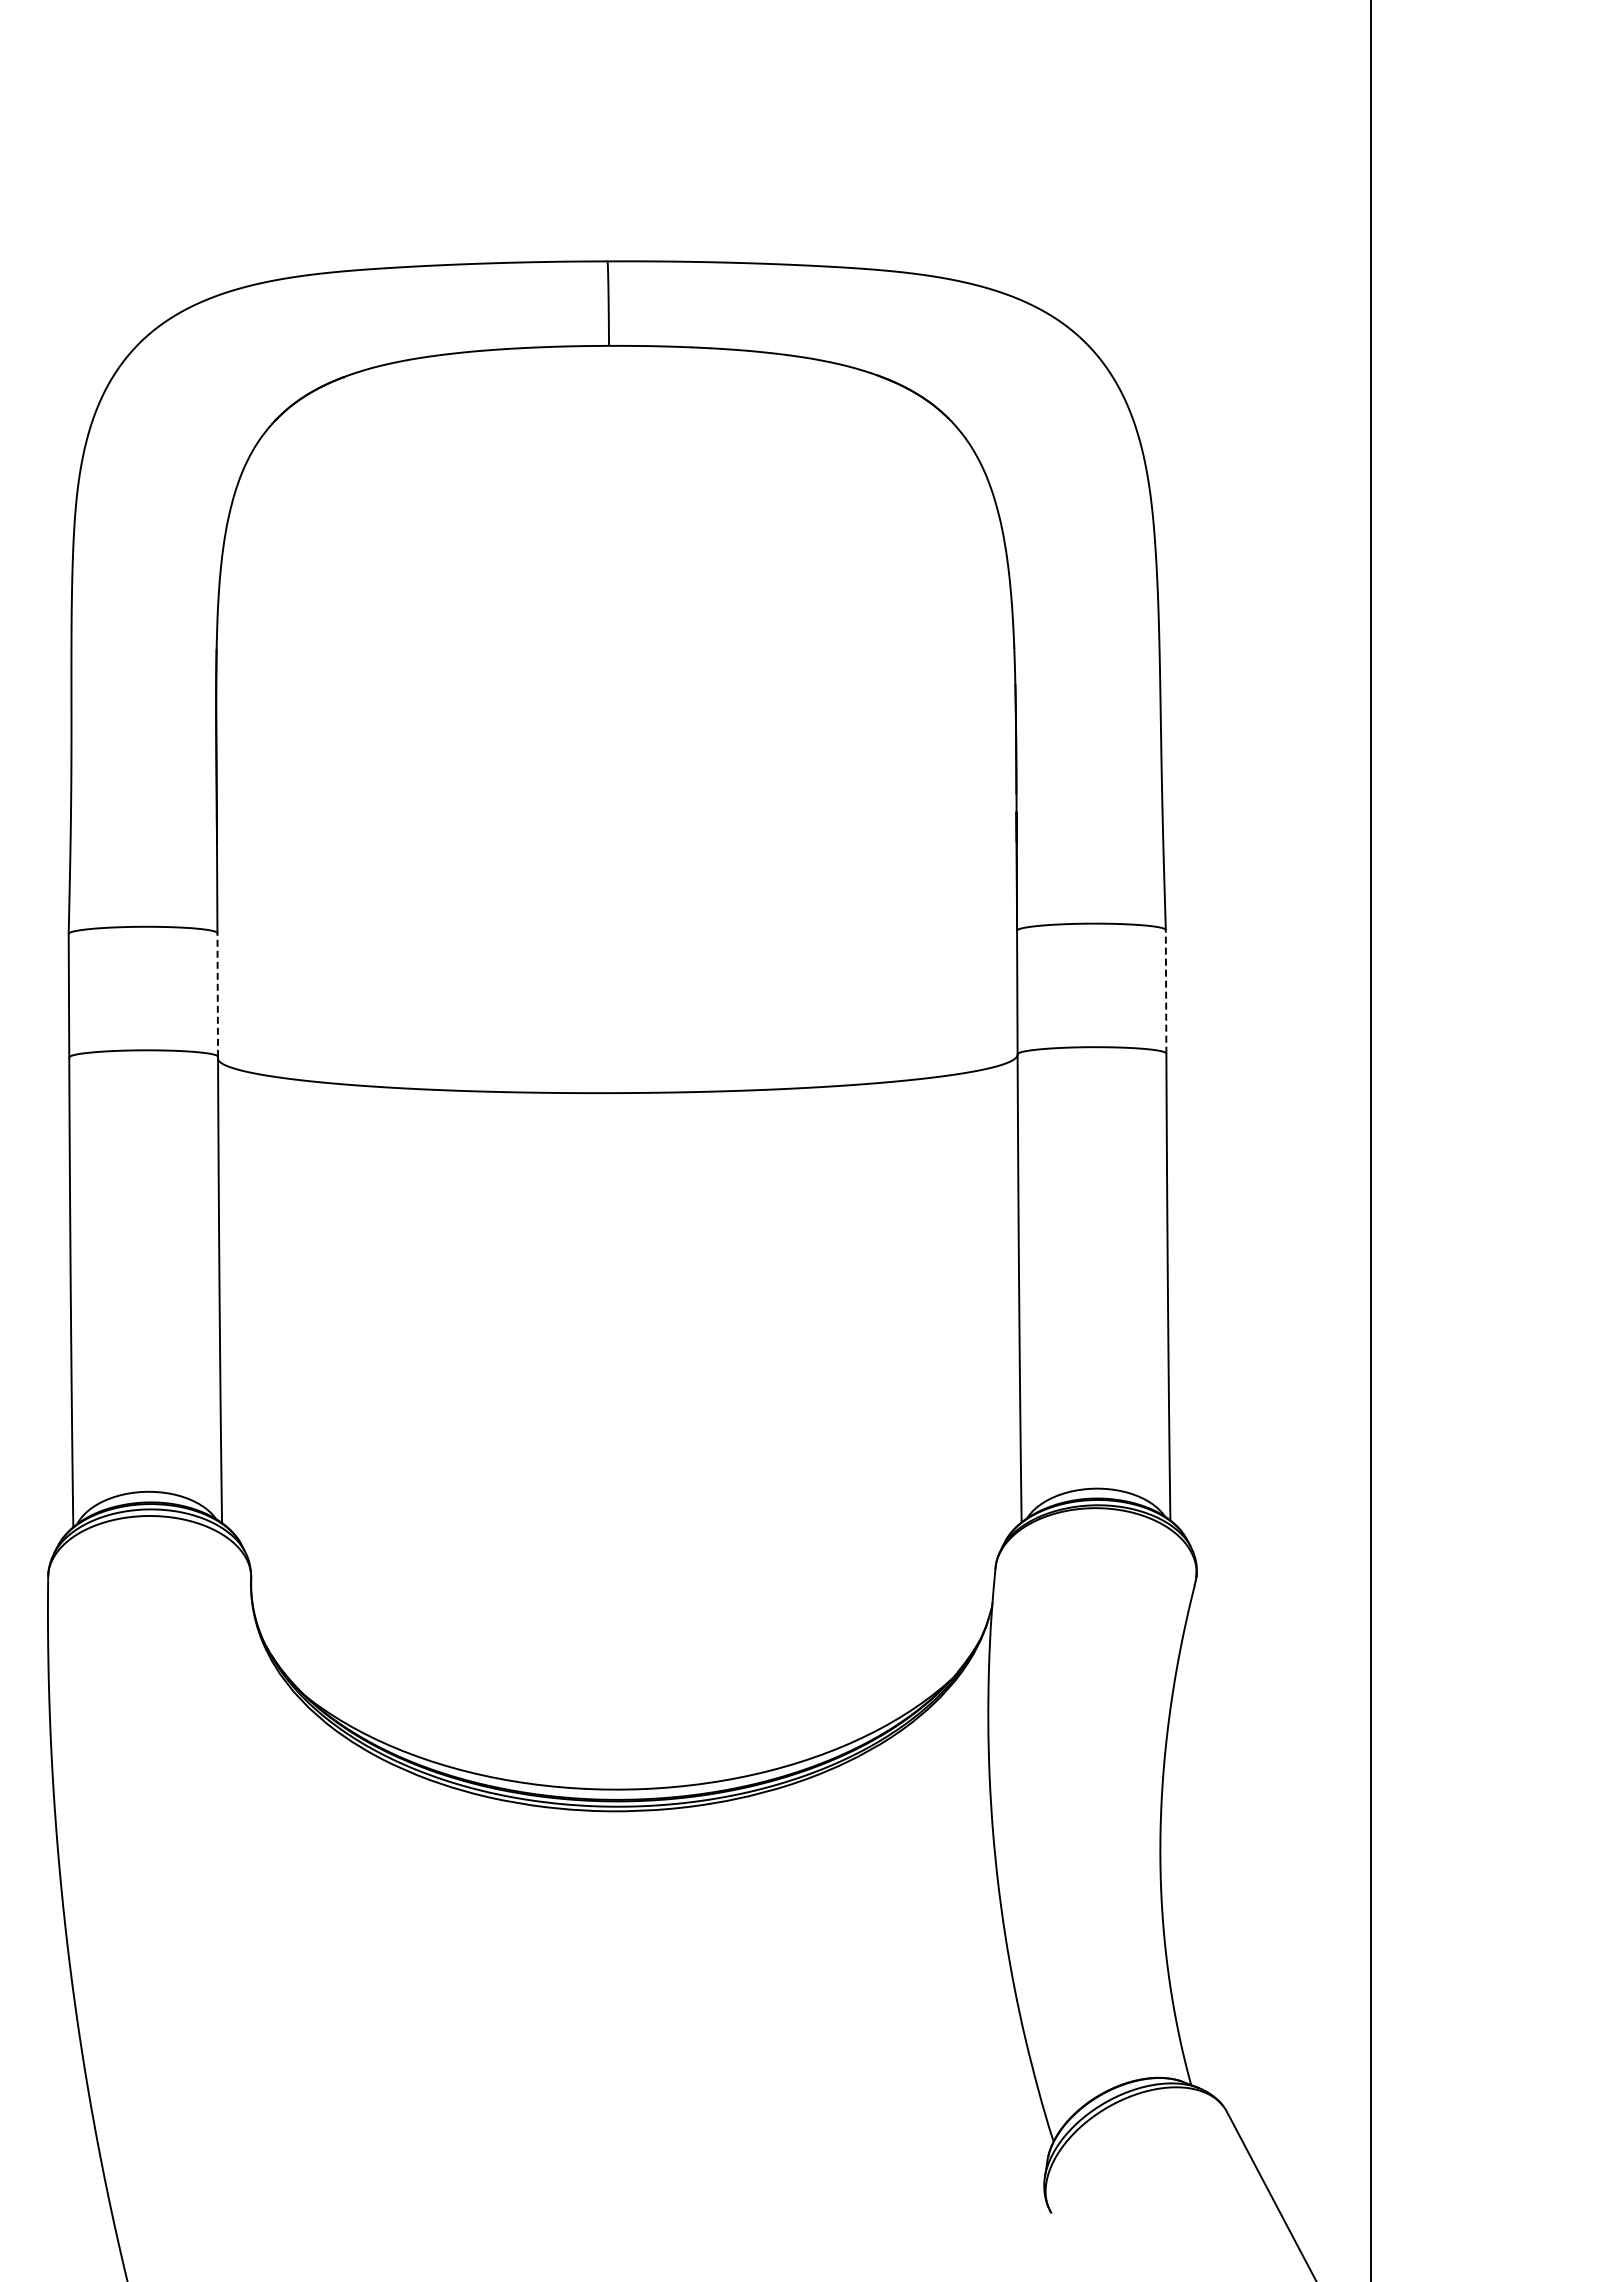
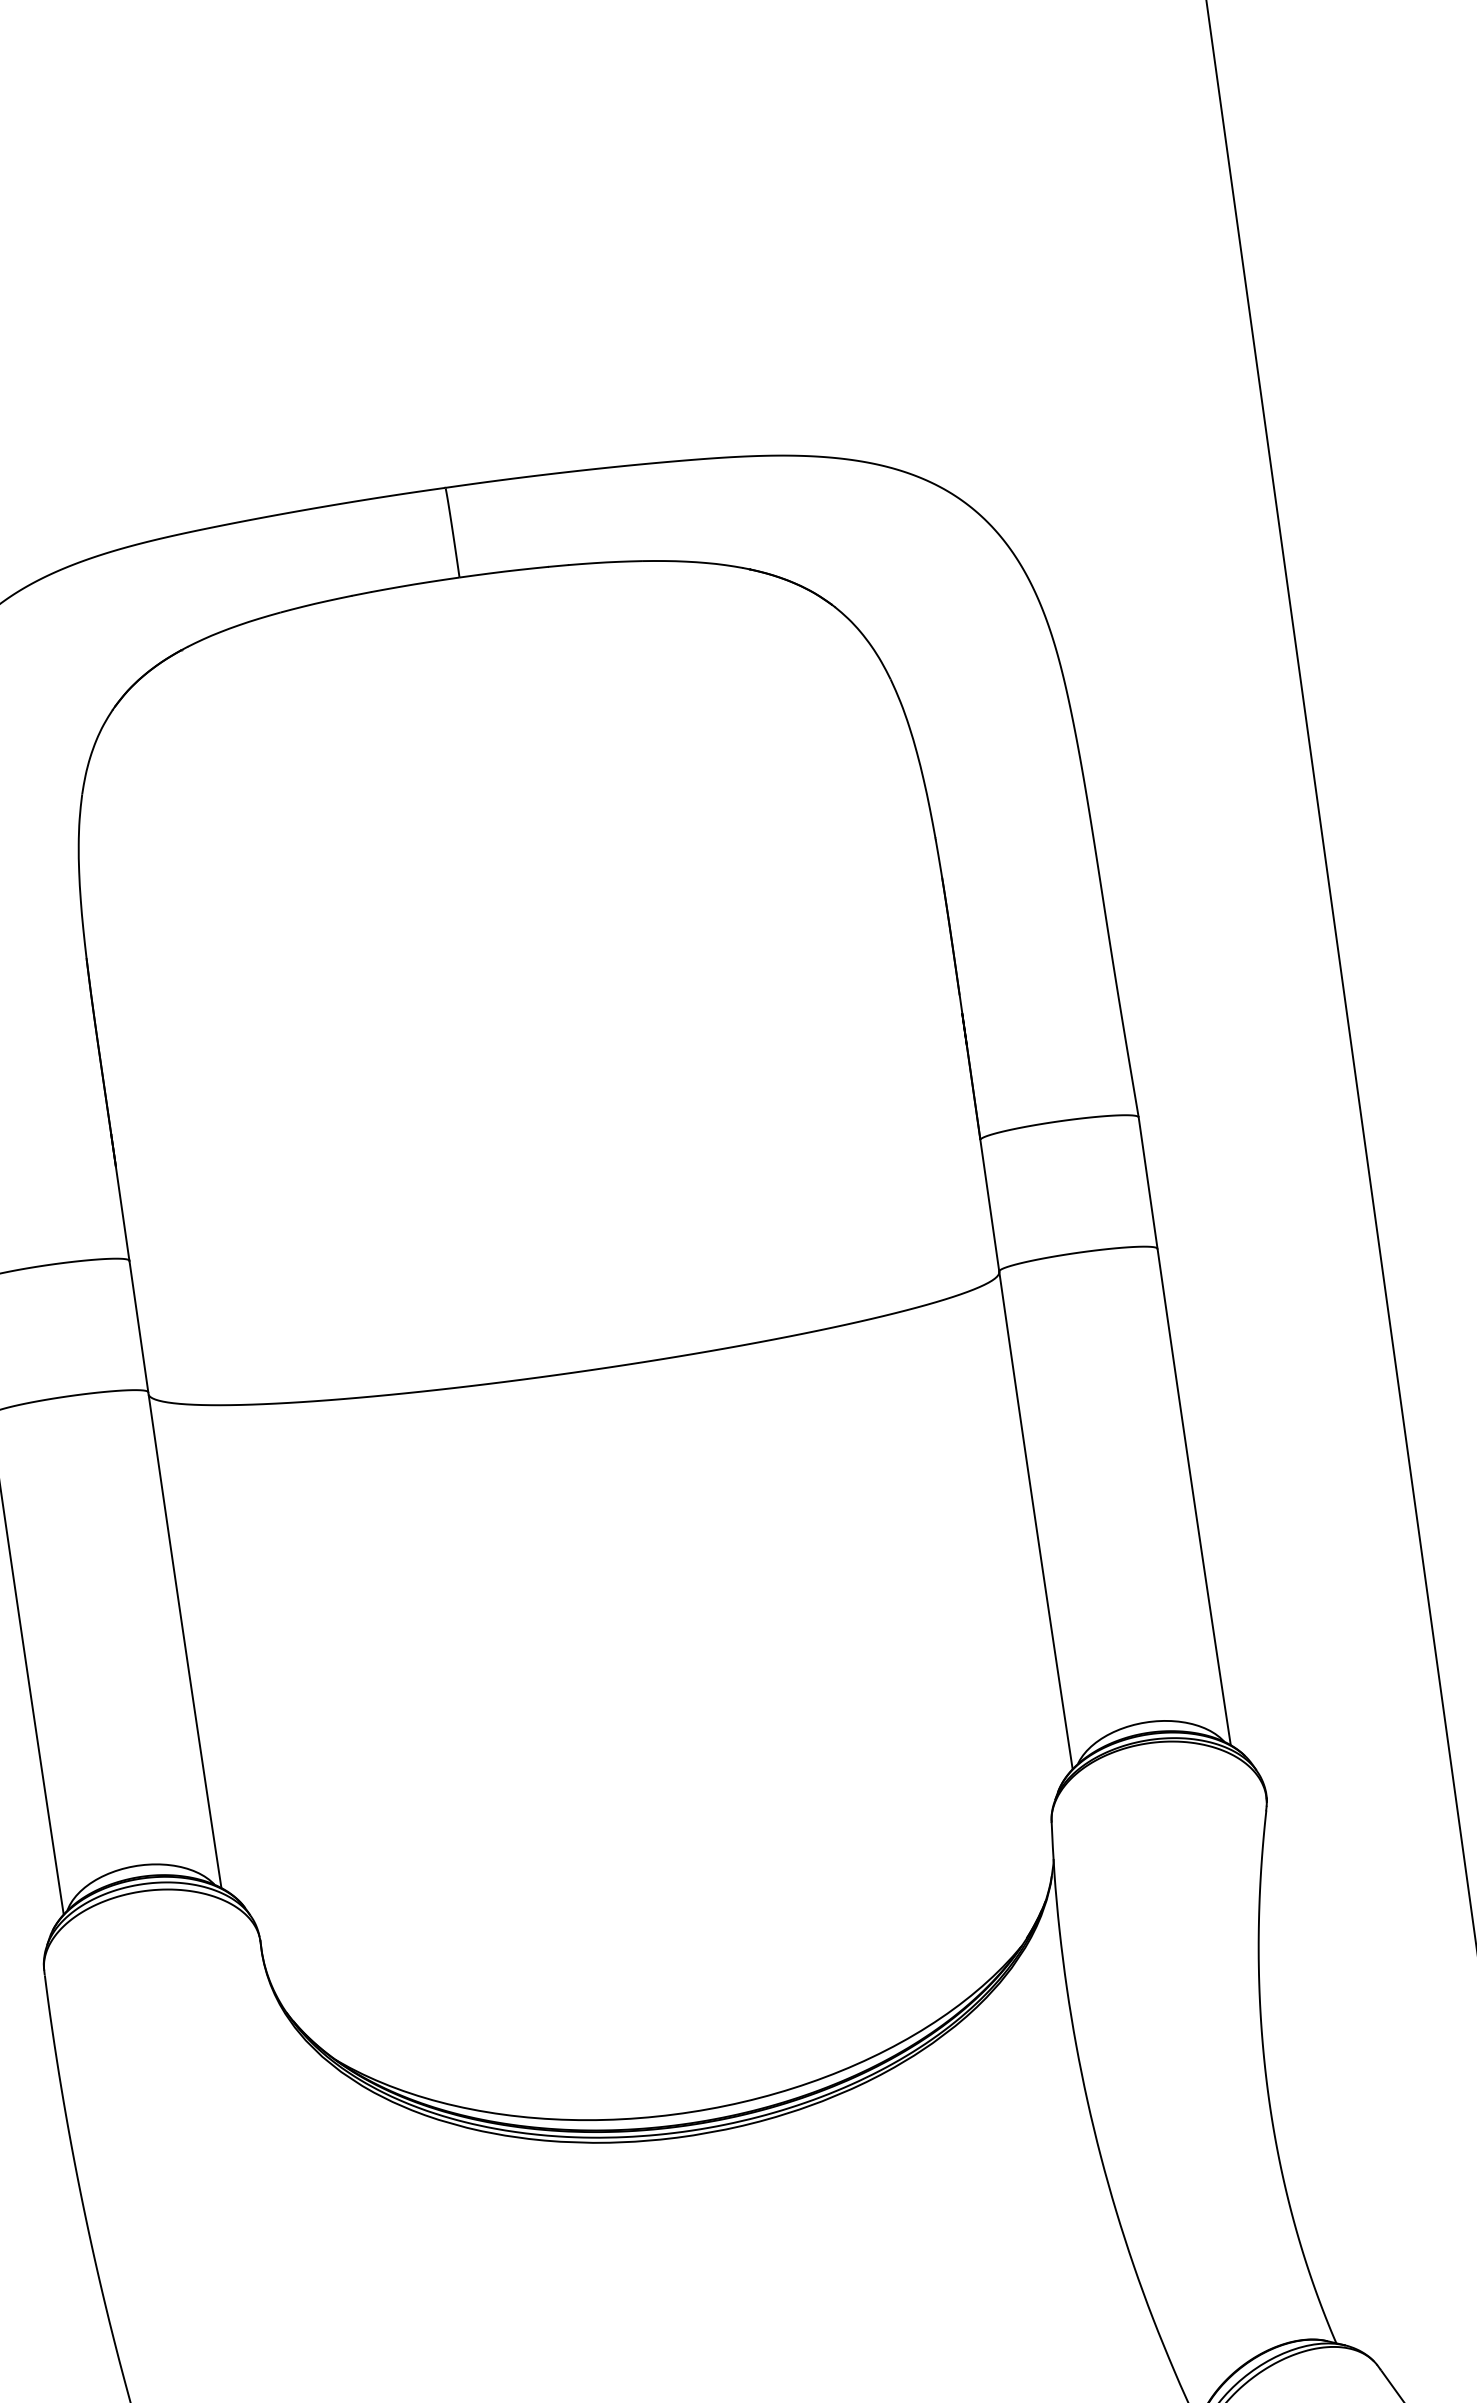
line: (1166, 991) -> (1148, 1182), dashed -> solid
line: (217, 995) -> (138, 1327), dashed -> solid

